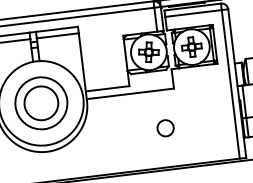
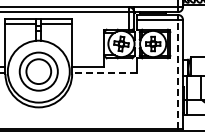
line: (231, 84) -> (178, 74), solid -> dashed
line: (129, 93) -> (103, 72), solid -> dashed
circle: (164, 128) -> (126, 100), removed

